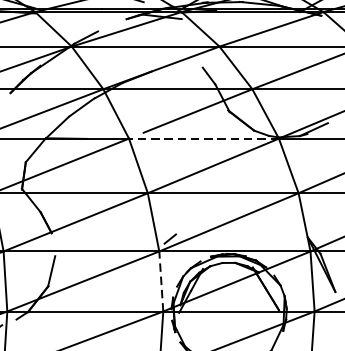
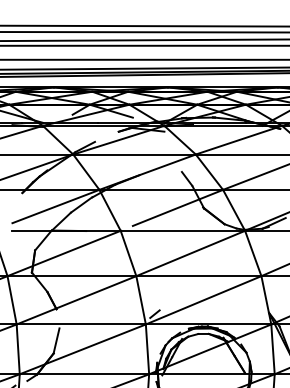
line: (203, 138) -> (182, 230), dashed -> solid
line: (161, 281) -> (147, 349), dashed -> solid

